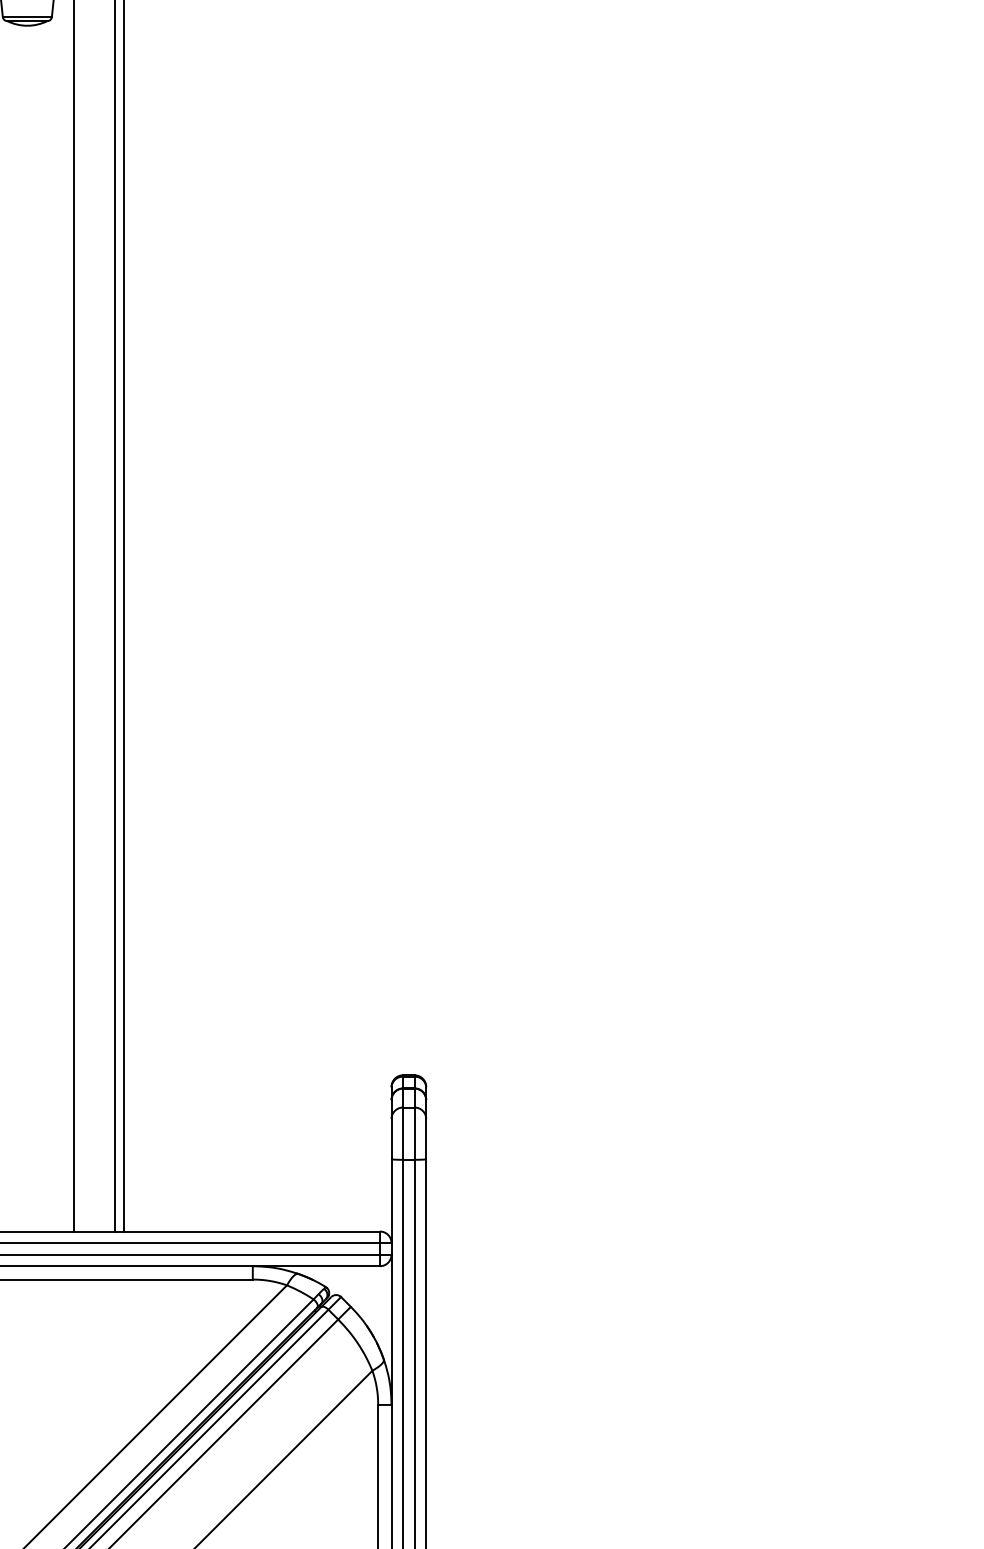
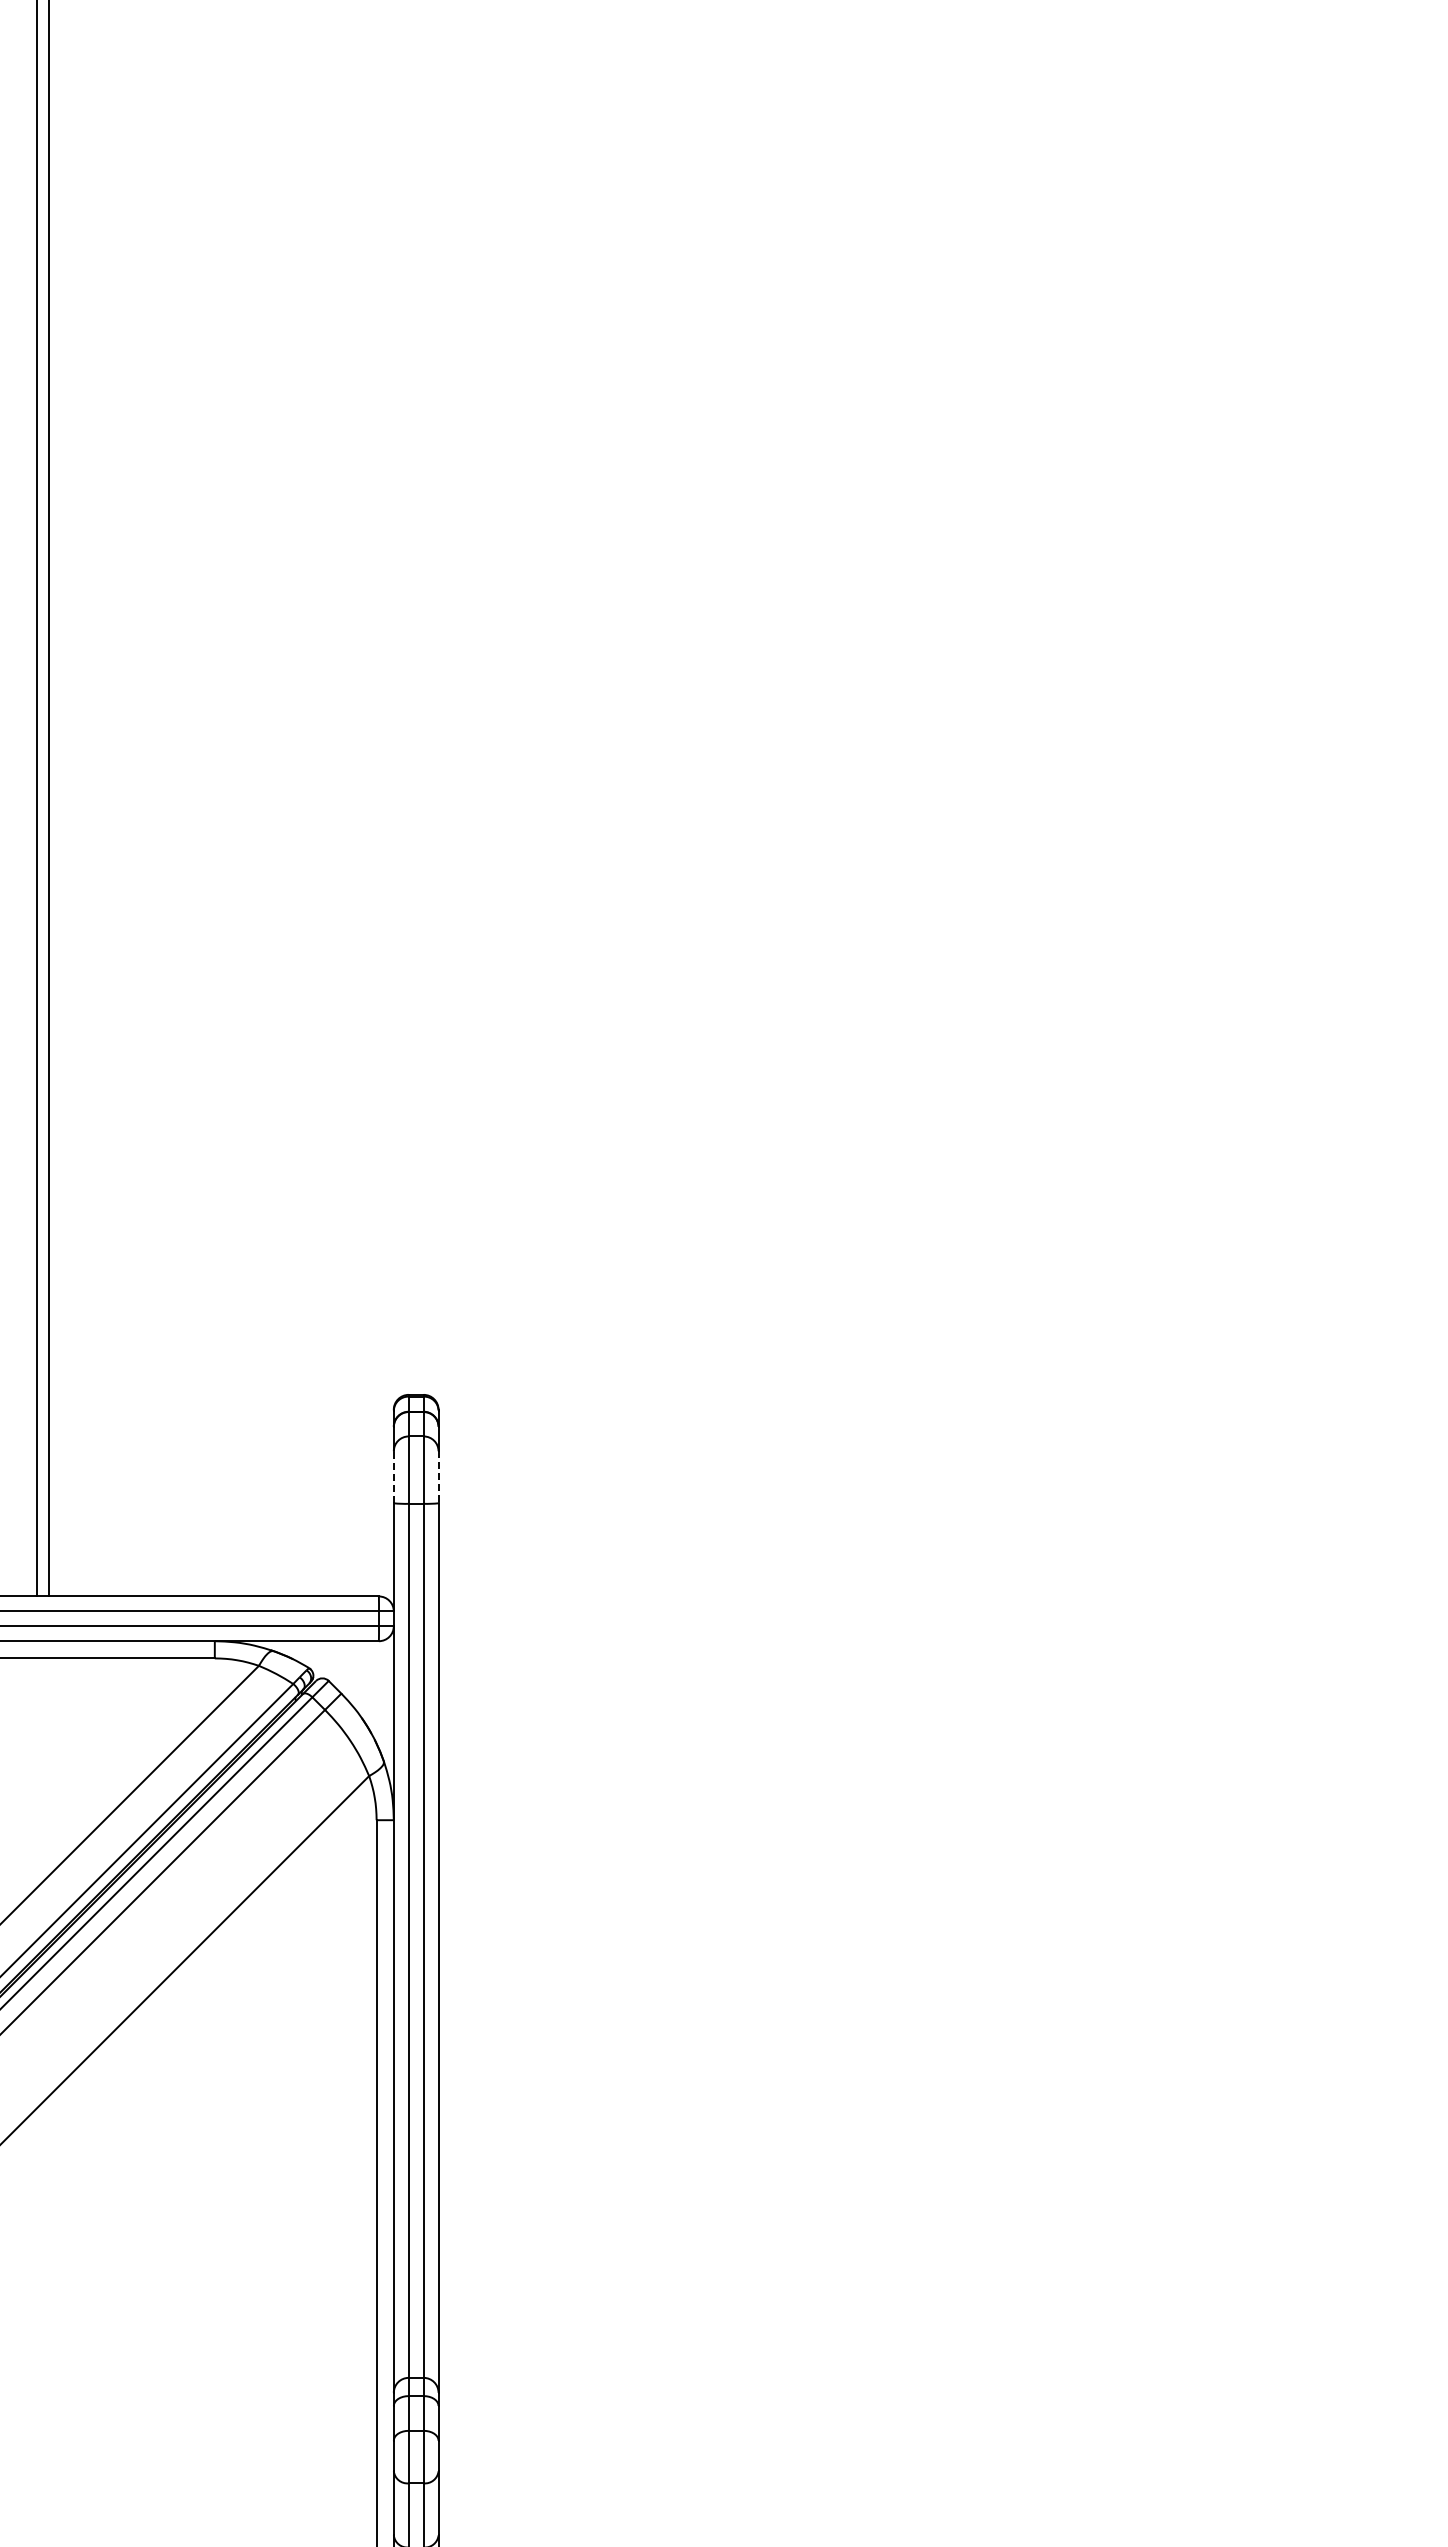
line: (391, 1138) -> (393, 1476), solid -> dashed
line: (426, 1139) -> (438, 1477), solid -> dashed

